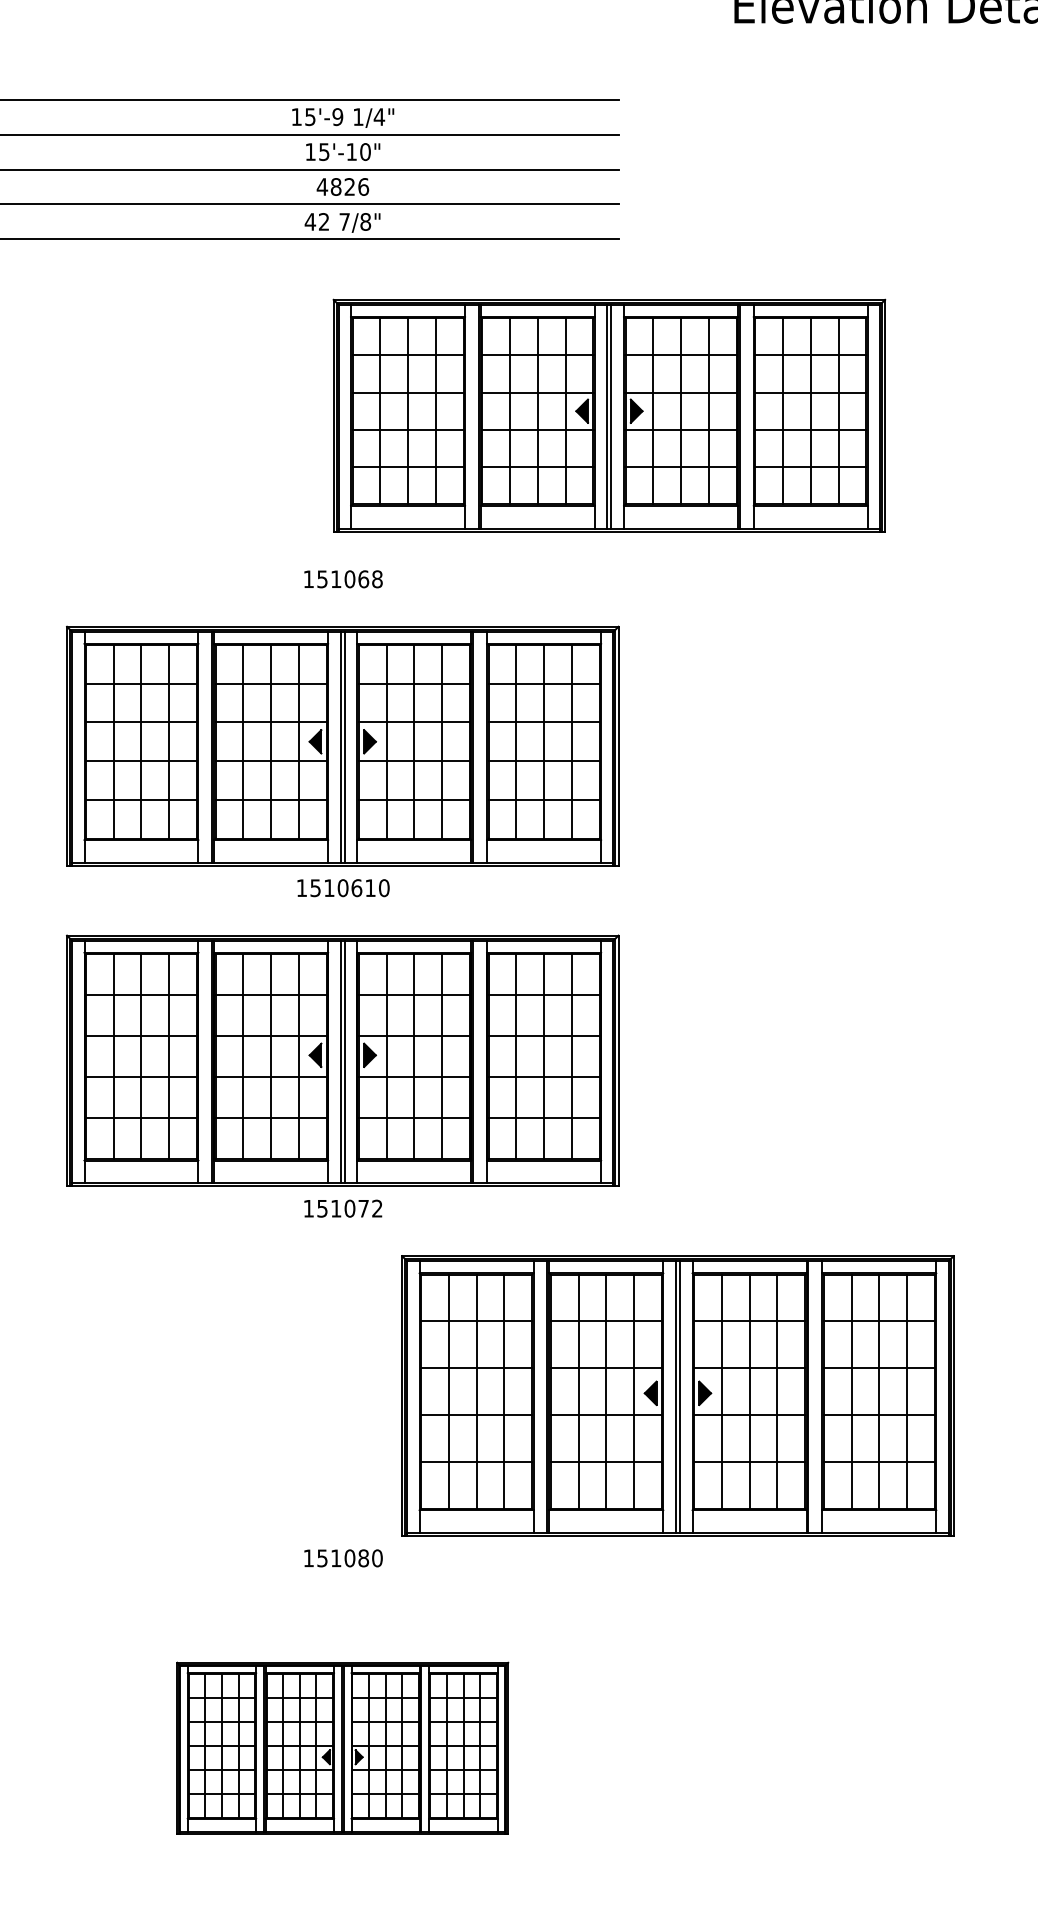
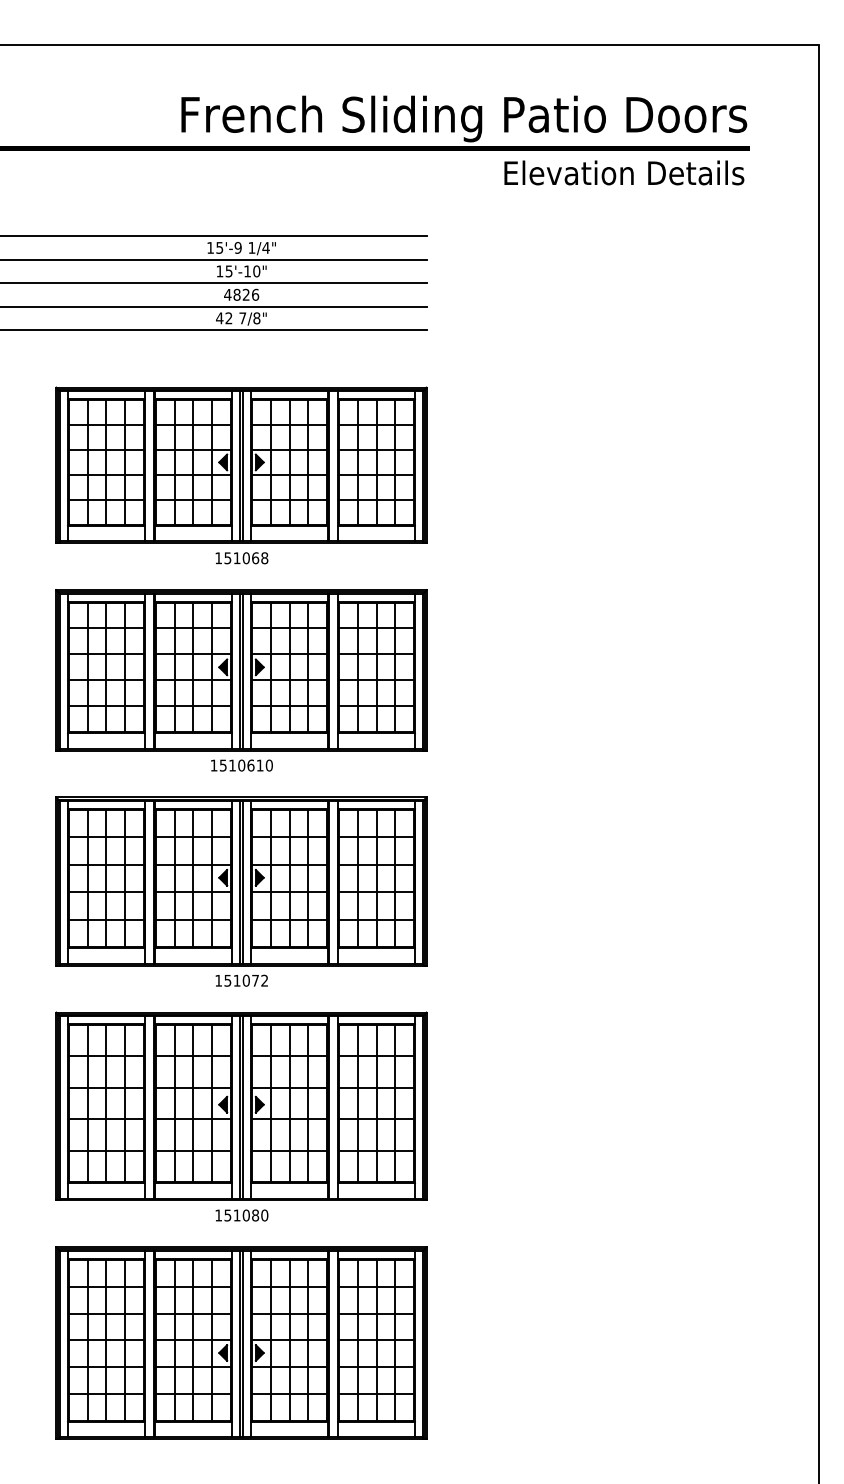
part: (609, 414) -> (241, 464), moved
part: (677, 1394) -> (241, 1105), moved
part: (342, 1747) -> (241, 1342), size x1.67

